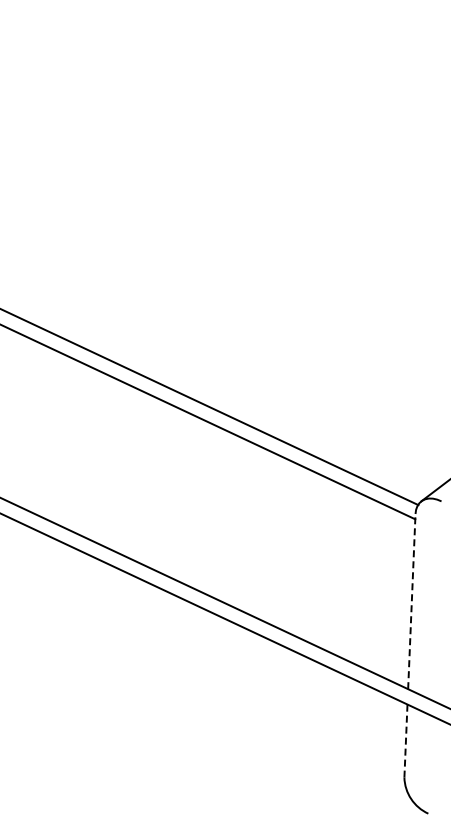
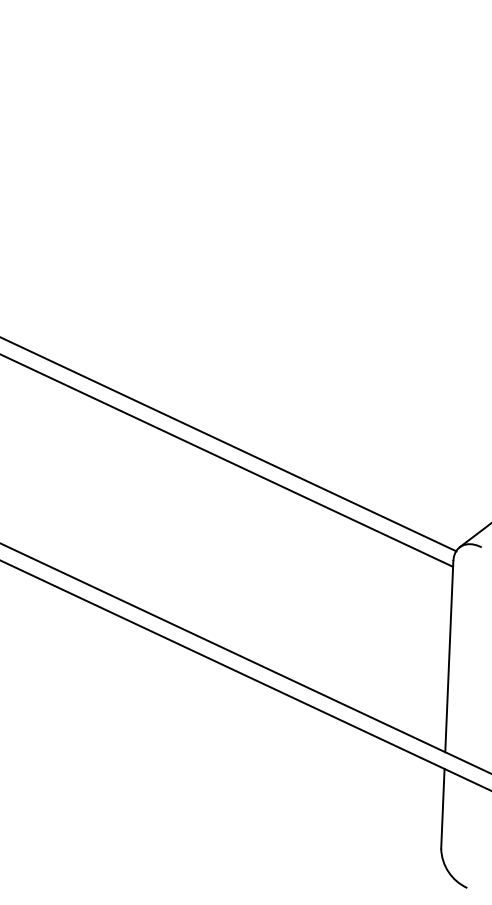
line: (411, 601) -> (448, 656), dashed -> solid
line: (405, 741) -> (442, 809), dashed -> solid

